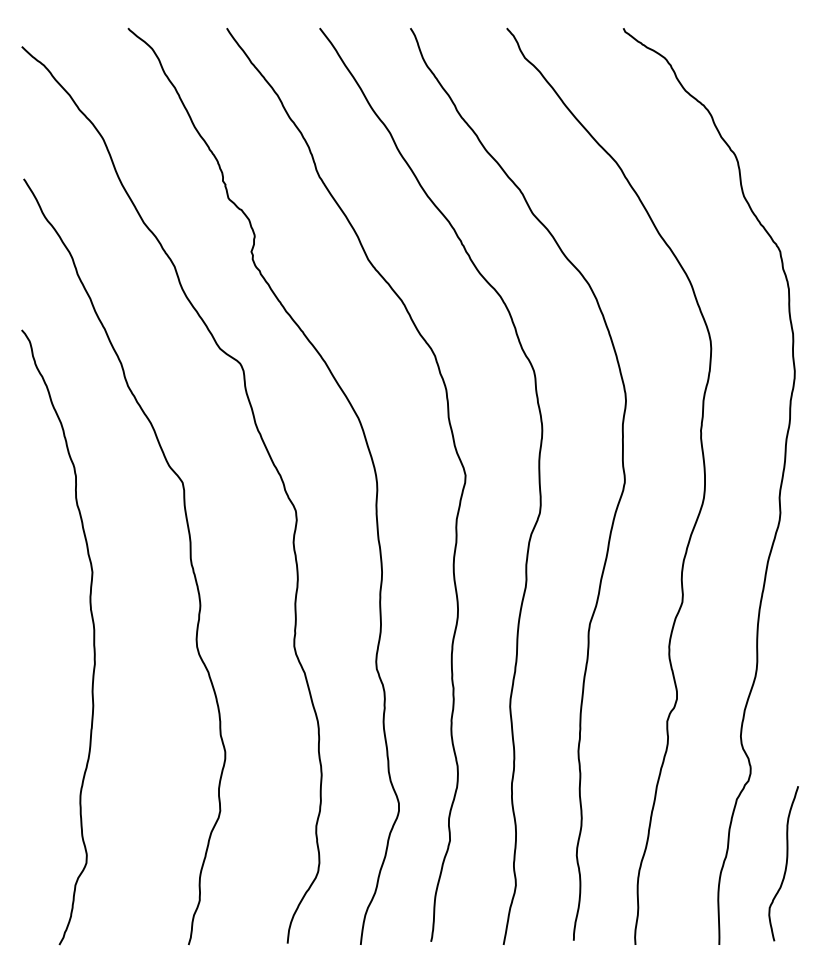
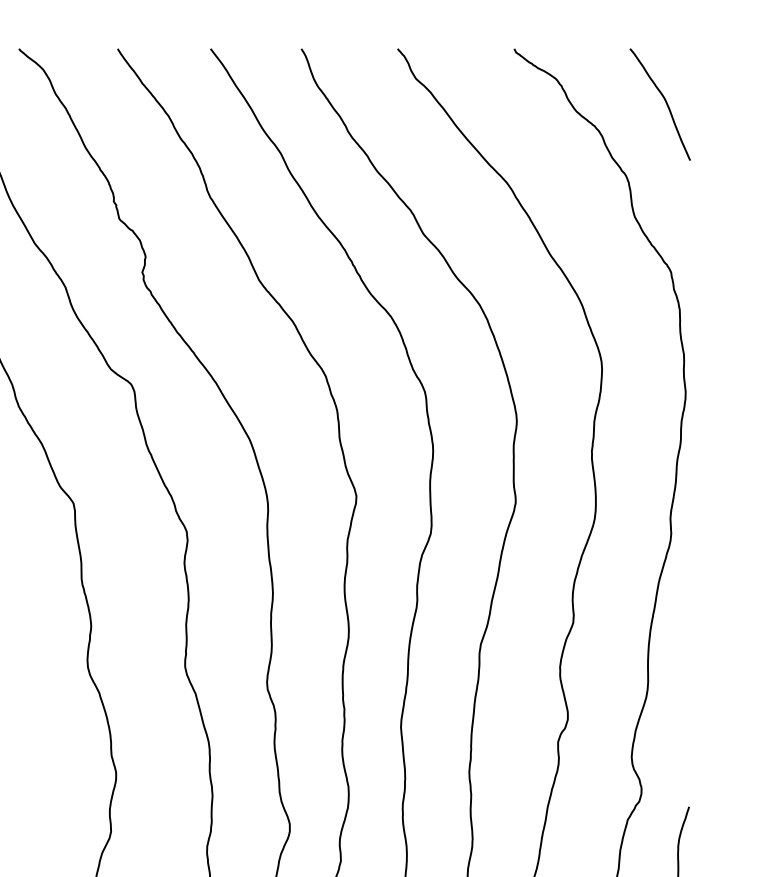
curve: (774, 82) -> (665, 103), added

